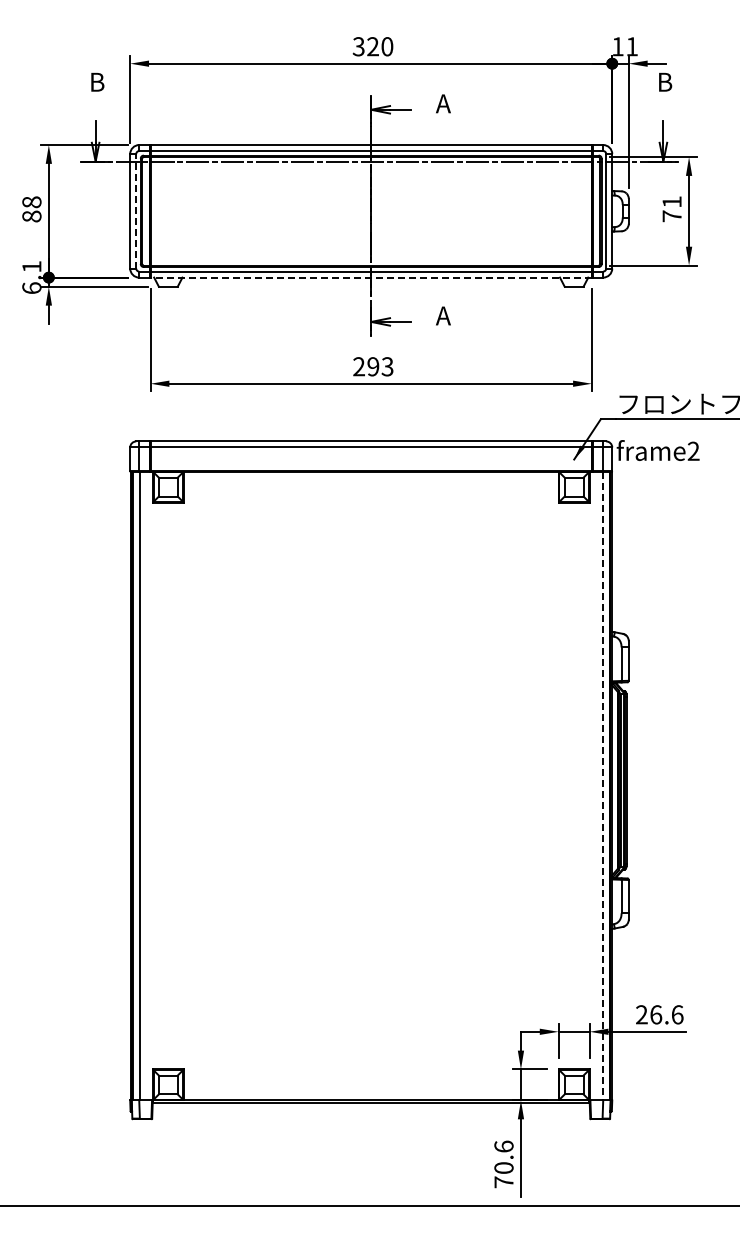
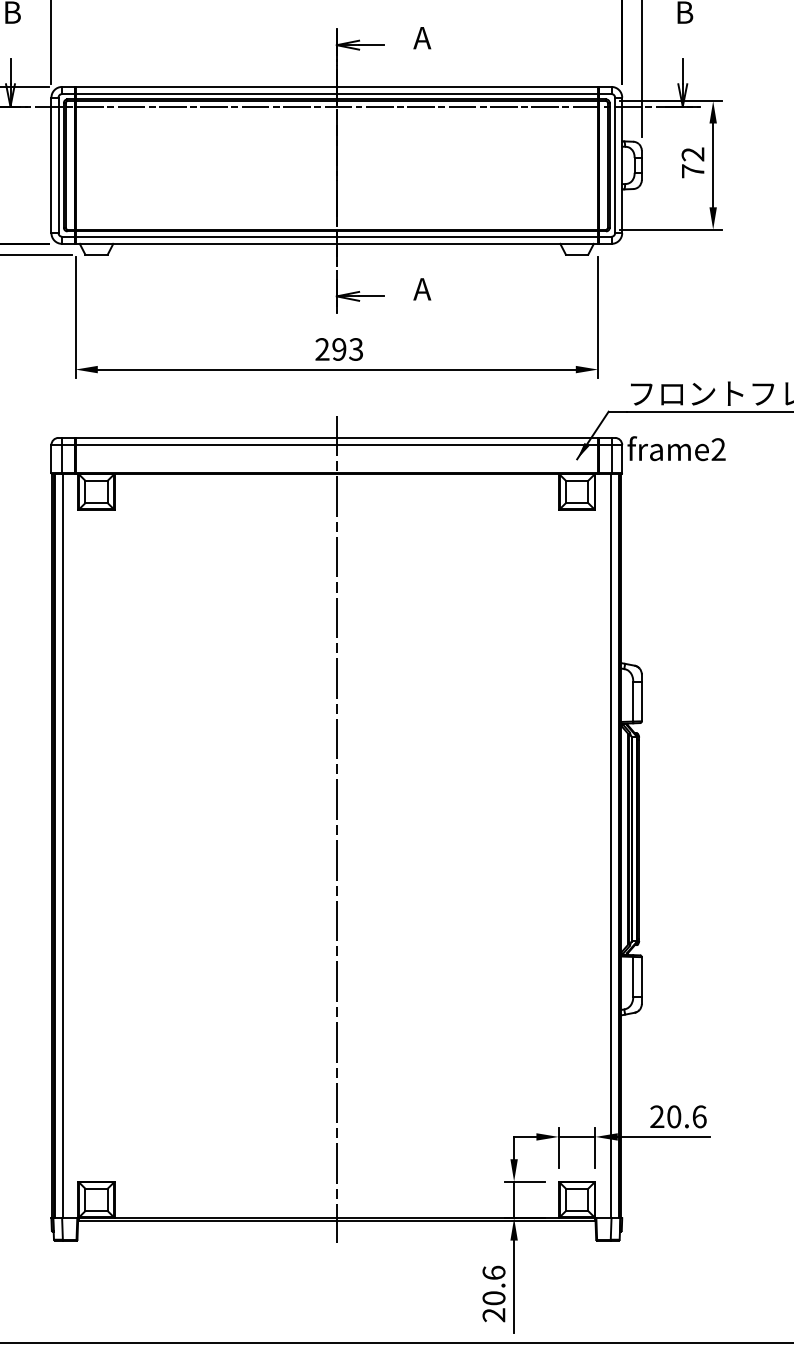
text: (671, 201) -> (692, 153), 71 -> 72
line: (136, 210) -> (58, 164), dashed -> solid
line: (371, 277) -> (337, 243), dashed -> solid
line: (371, 771) -> (337, 828), added
line: (602, 786) -> (610, 846), dashed -> solid
text: (656, 1014) -> (674, 1116), 26.6 -> 20.6
text: (503, 1182) -> (493, 1315), 70.6 -> 20.6

